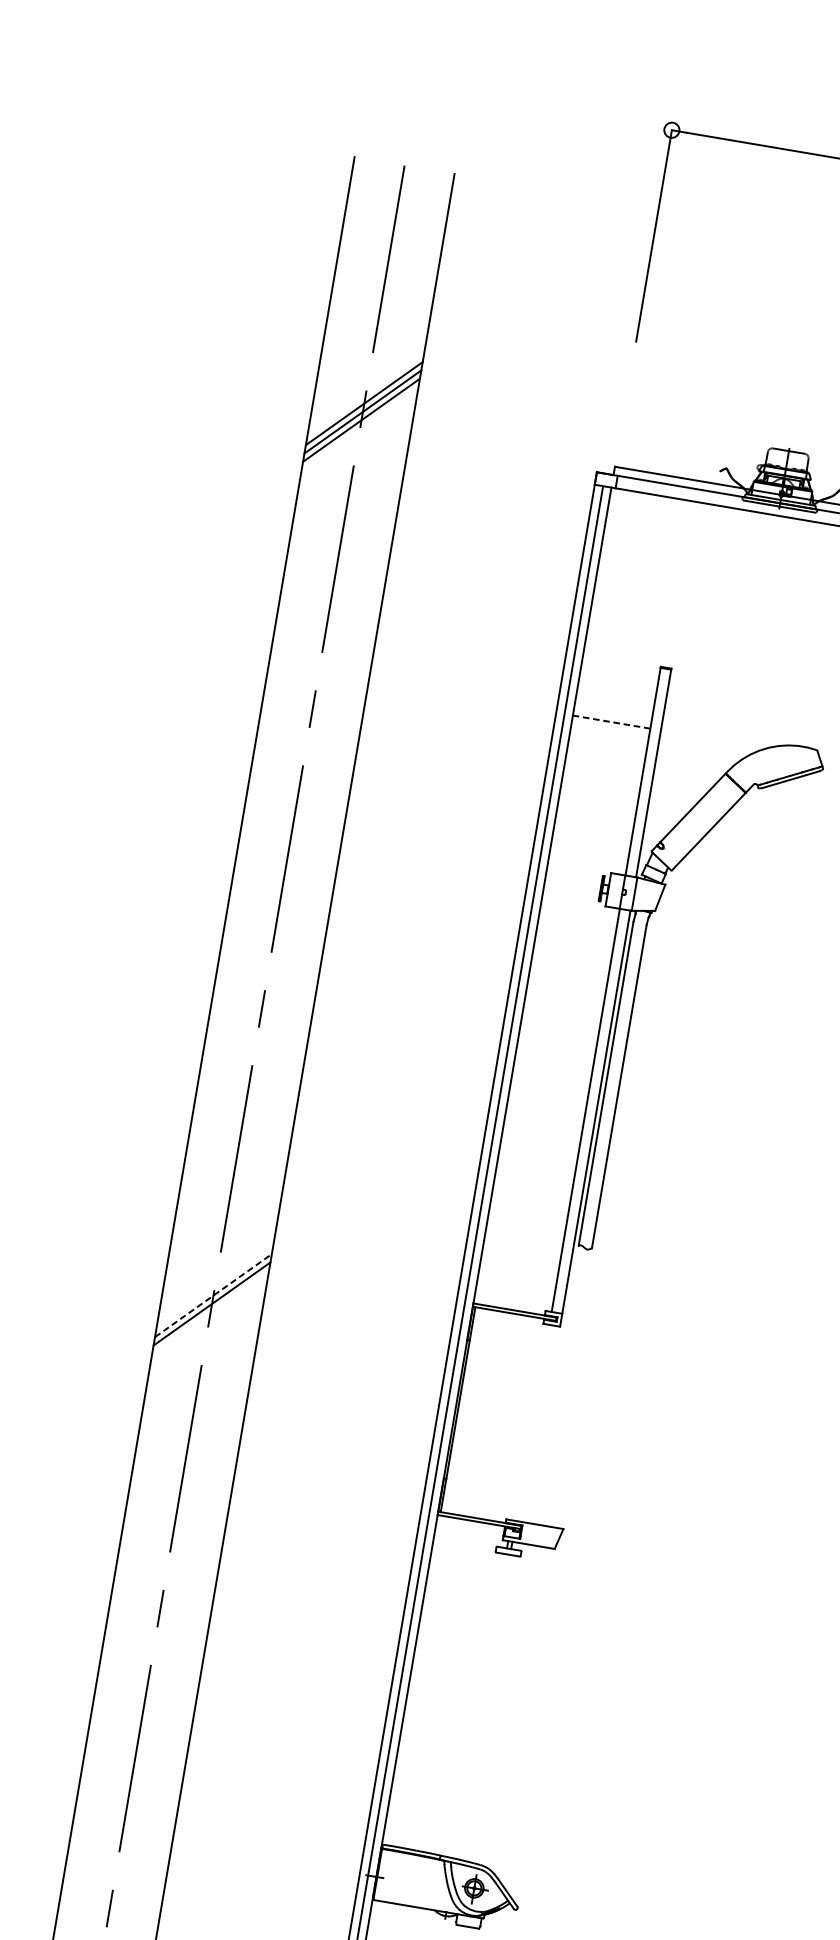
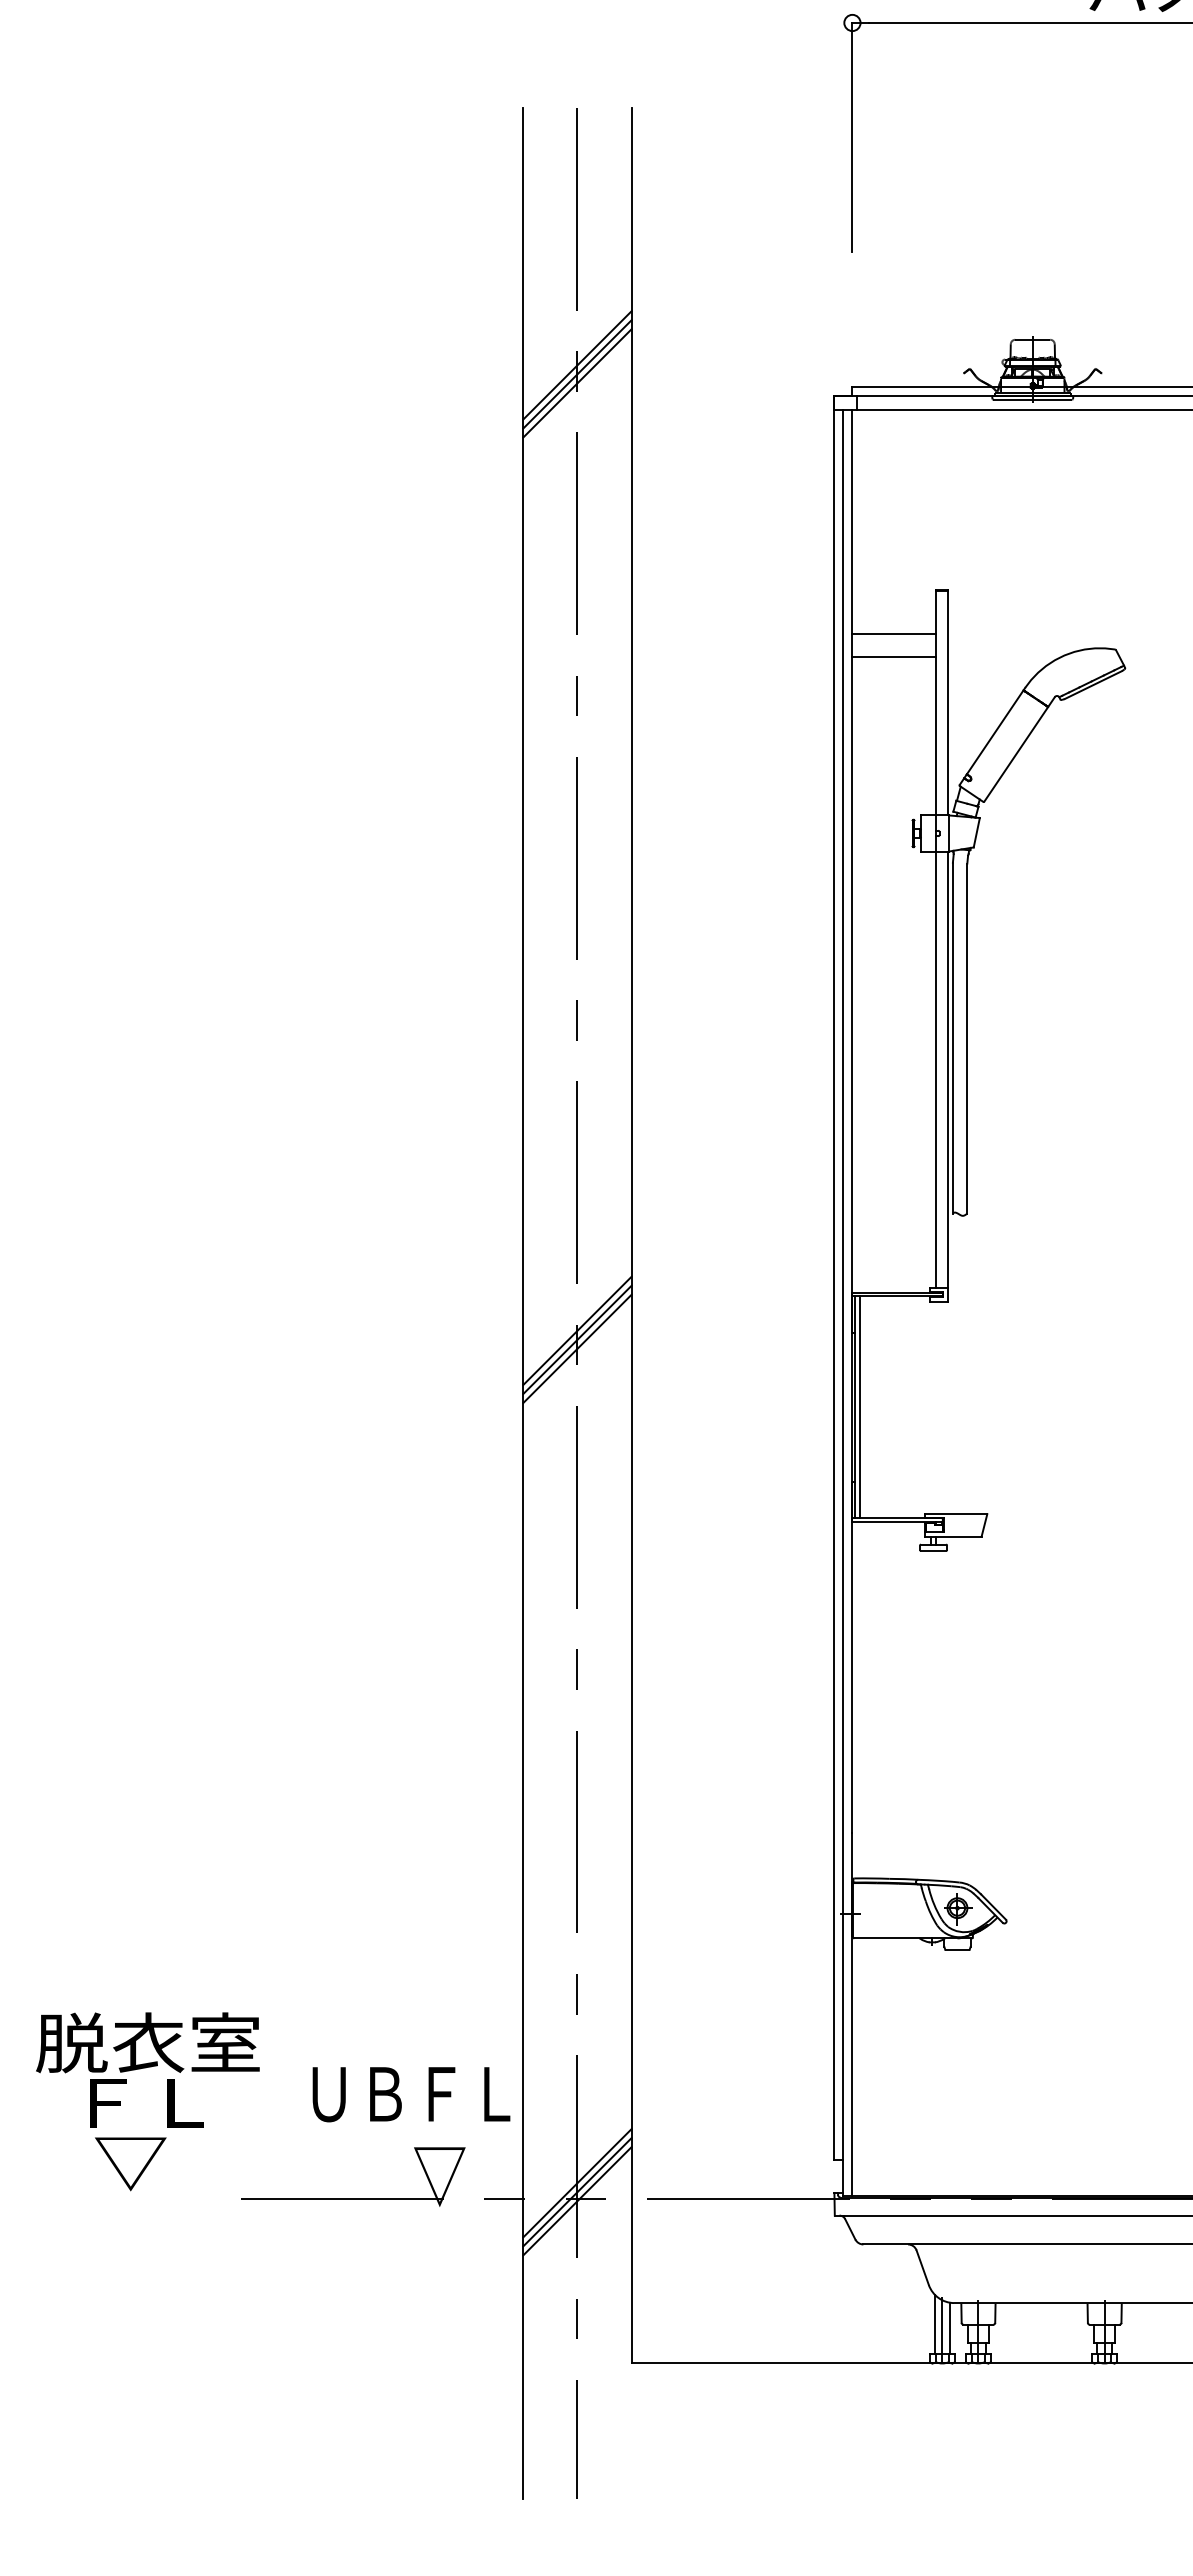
line: (615, 700) -> (894, 633), added
line: (611, 722) -> (894, 656), dashed -> solid
line: (213, 1295) -> (577, 1330), dashed -> solid
line: (210, 1311) -> (577, 1348), added
line: (462, 1410) -> (859, 1407), added

